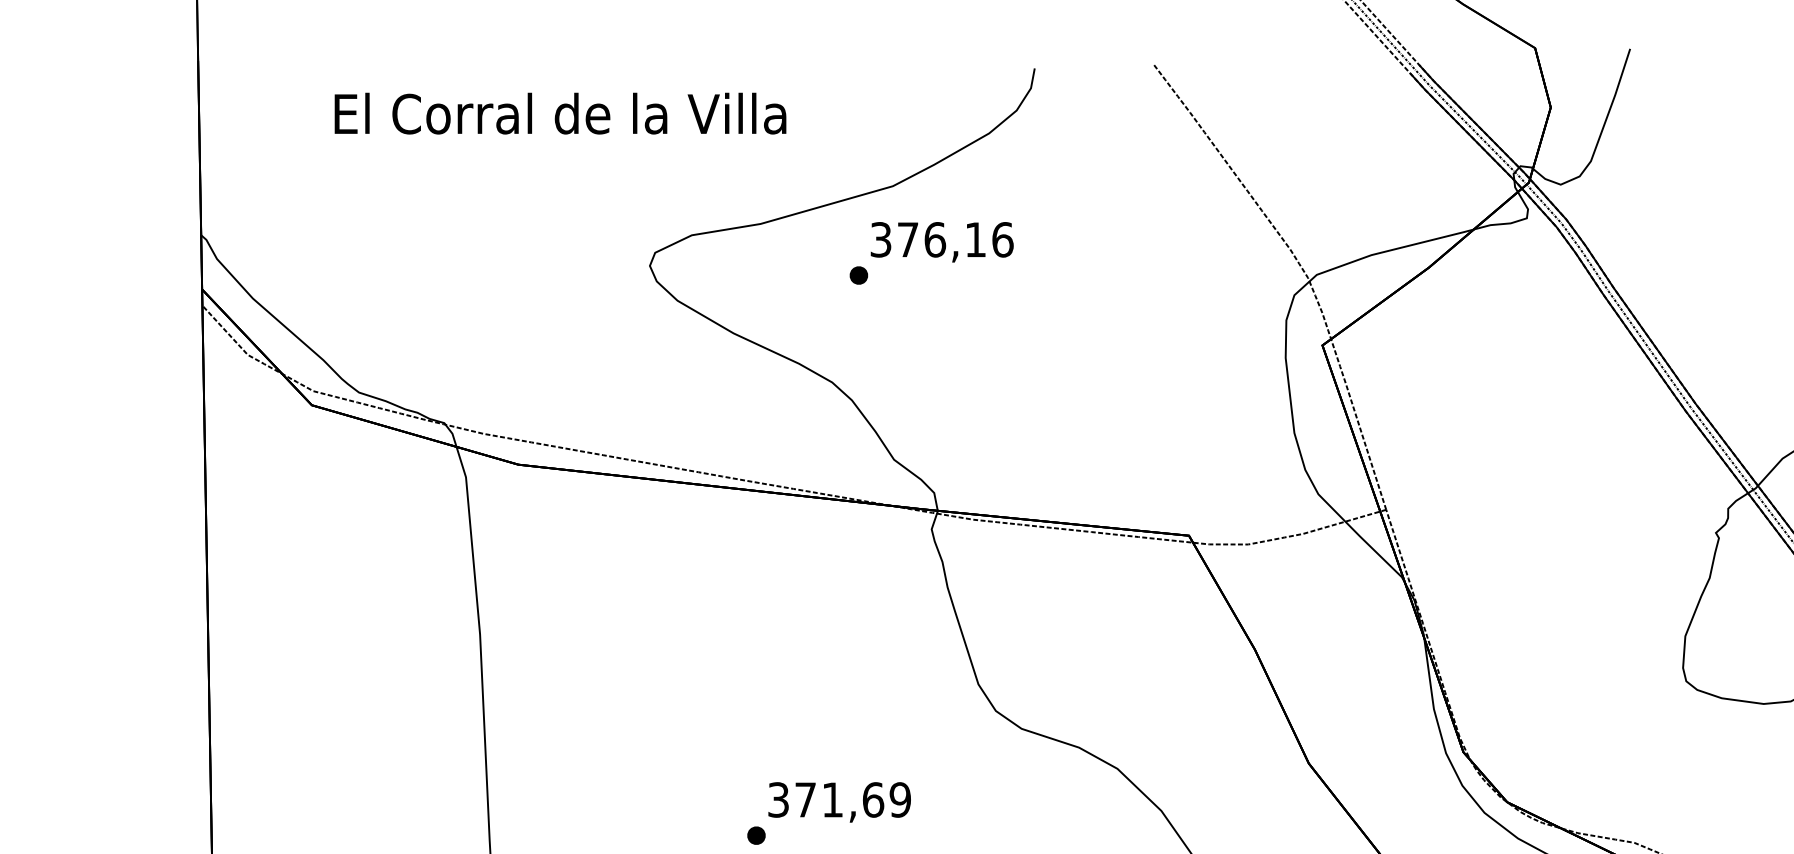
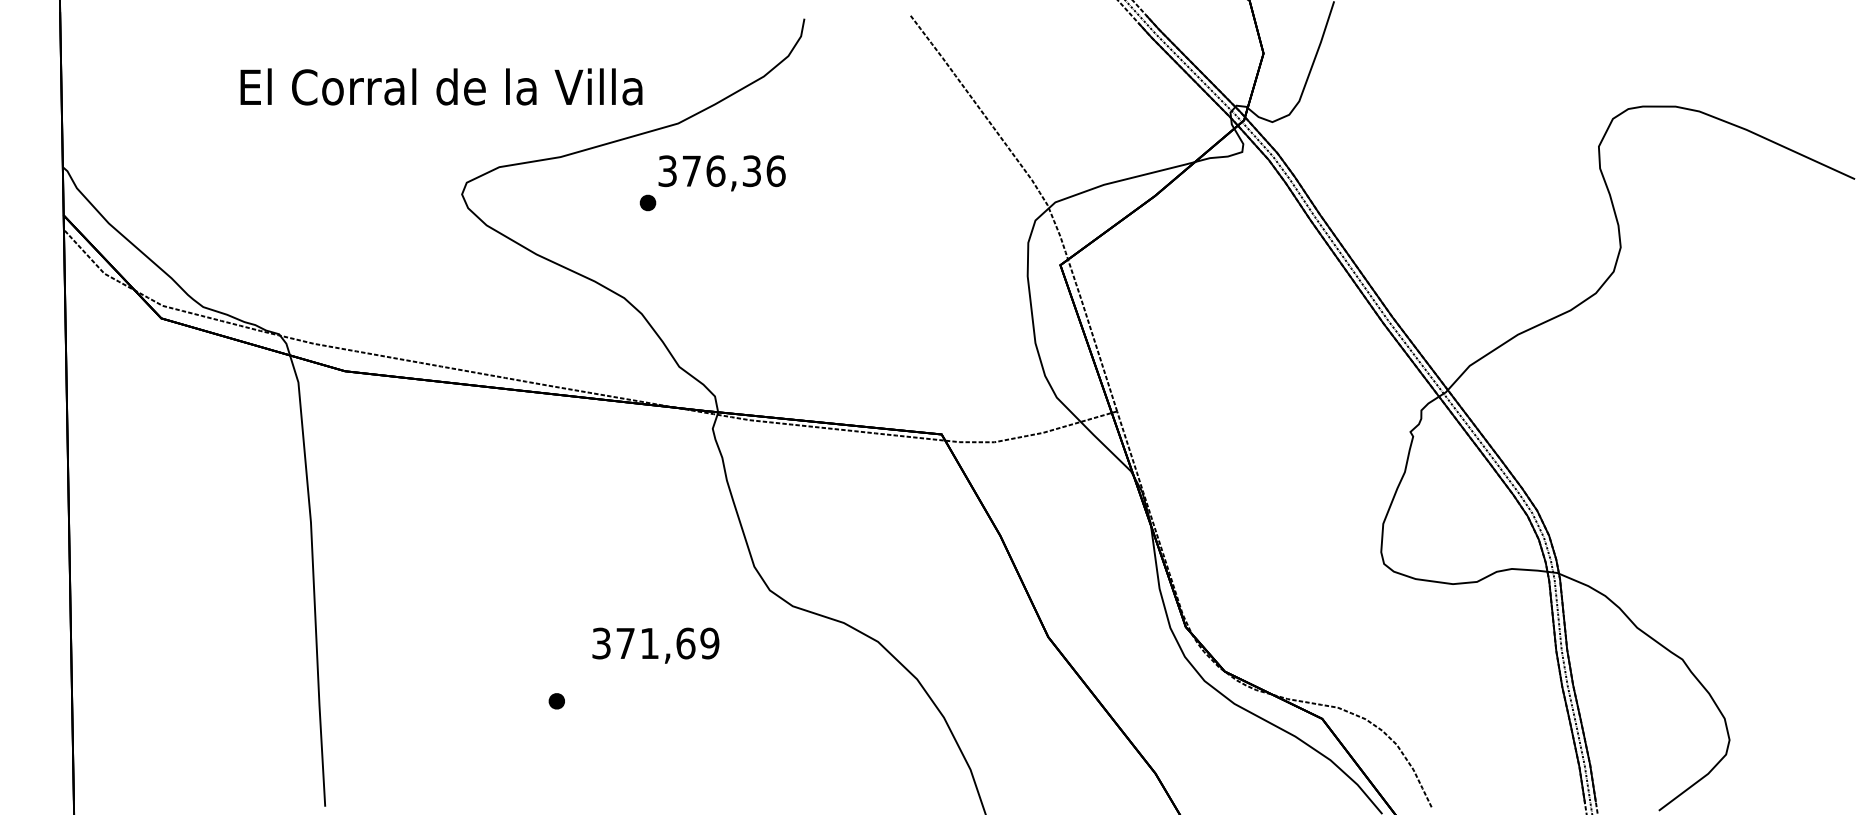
text: (560, 113) -> (441, 86), moved
text: (975, 240) -> (751, 171), 376,16 -> 376,36
text: (839, 802) -> (655, 645), moved

